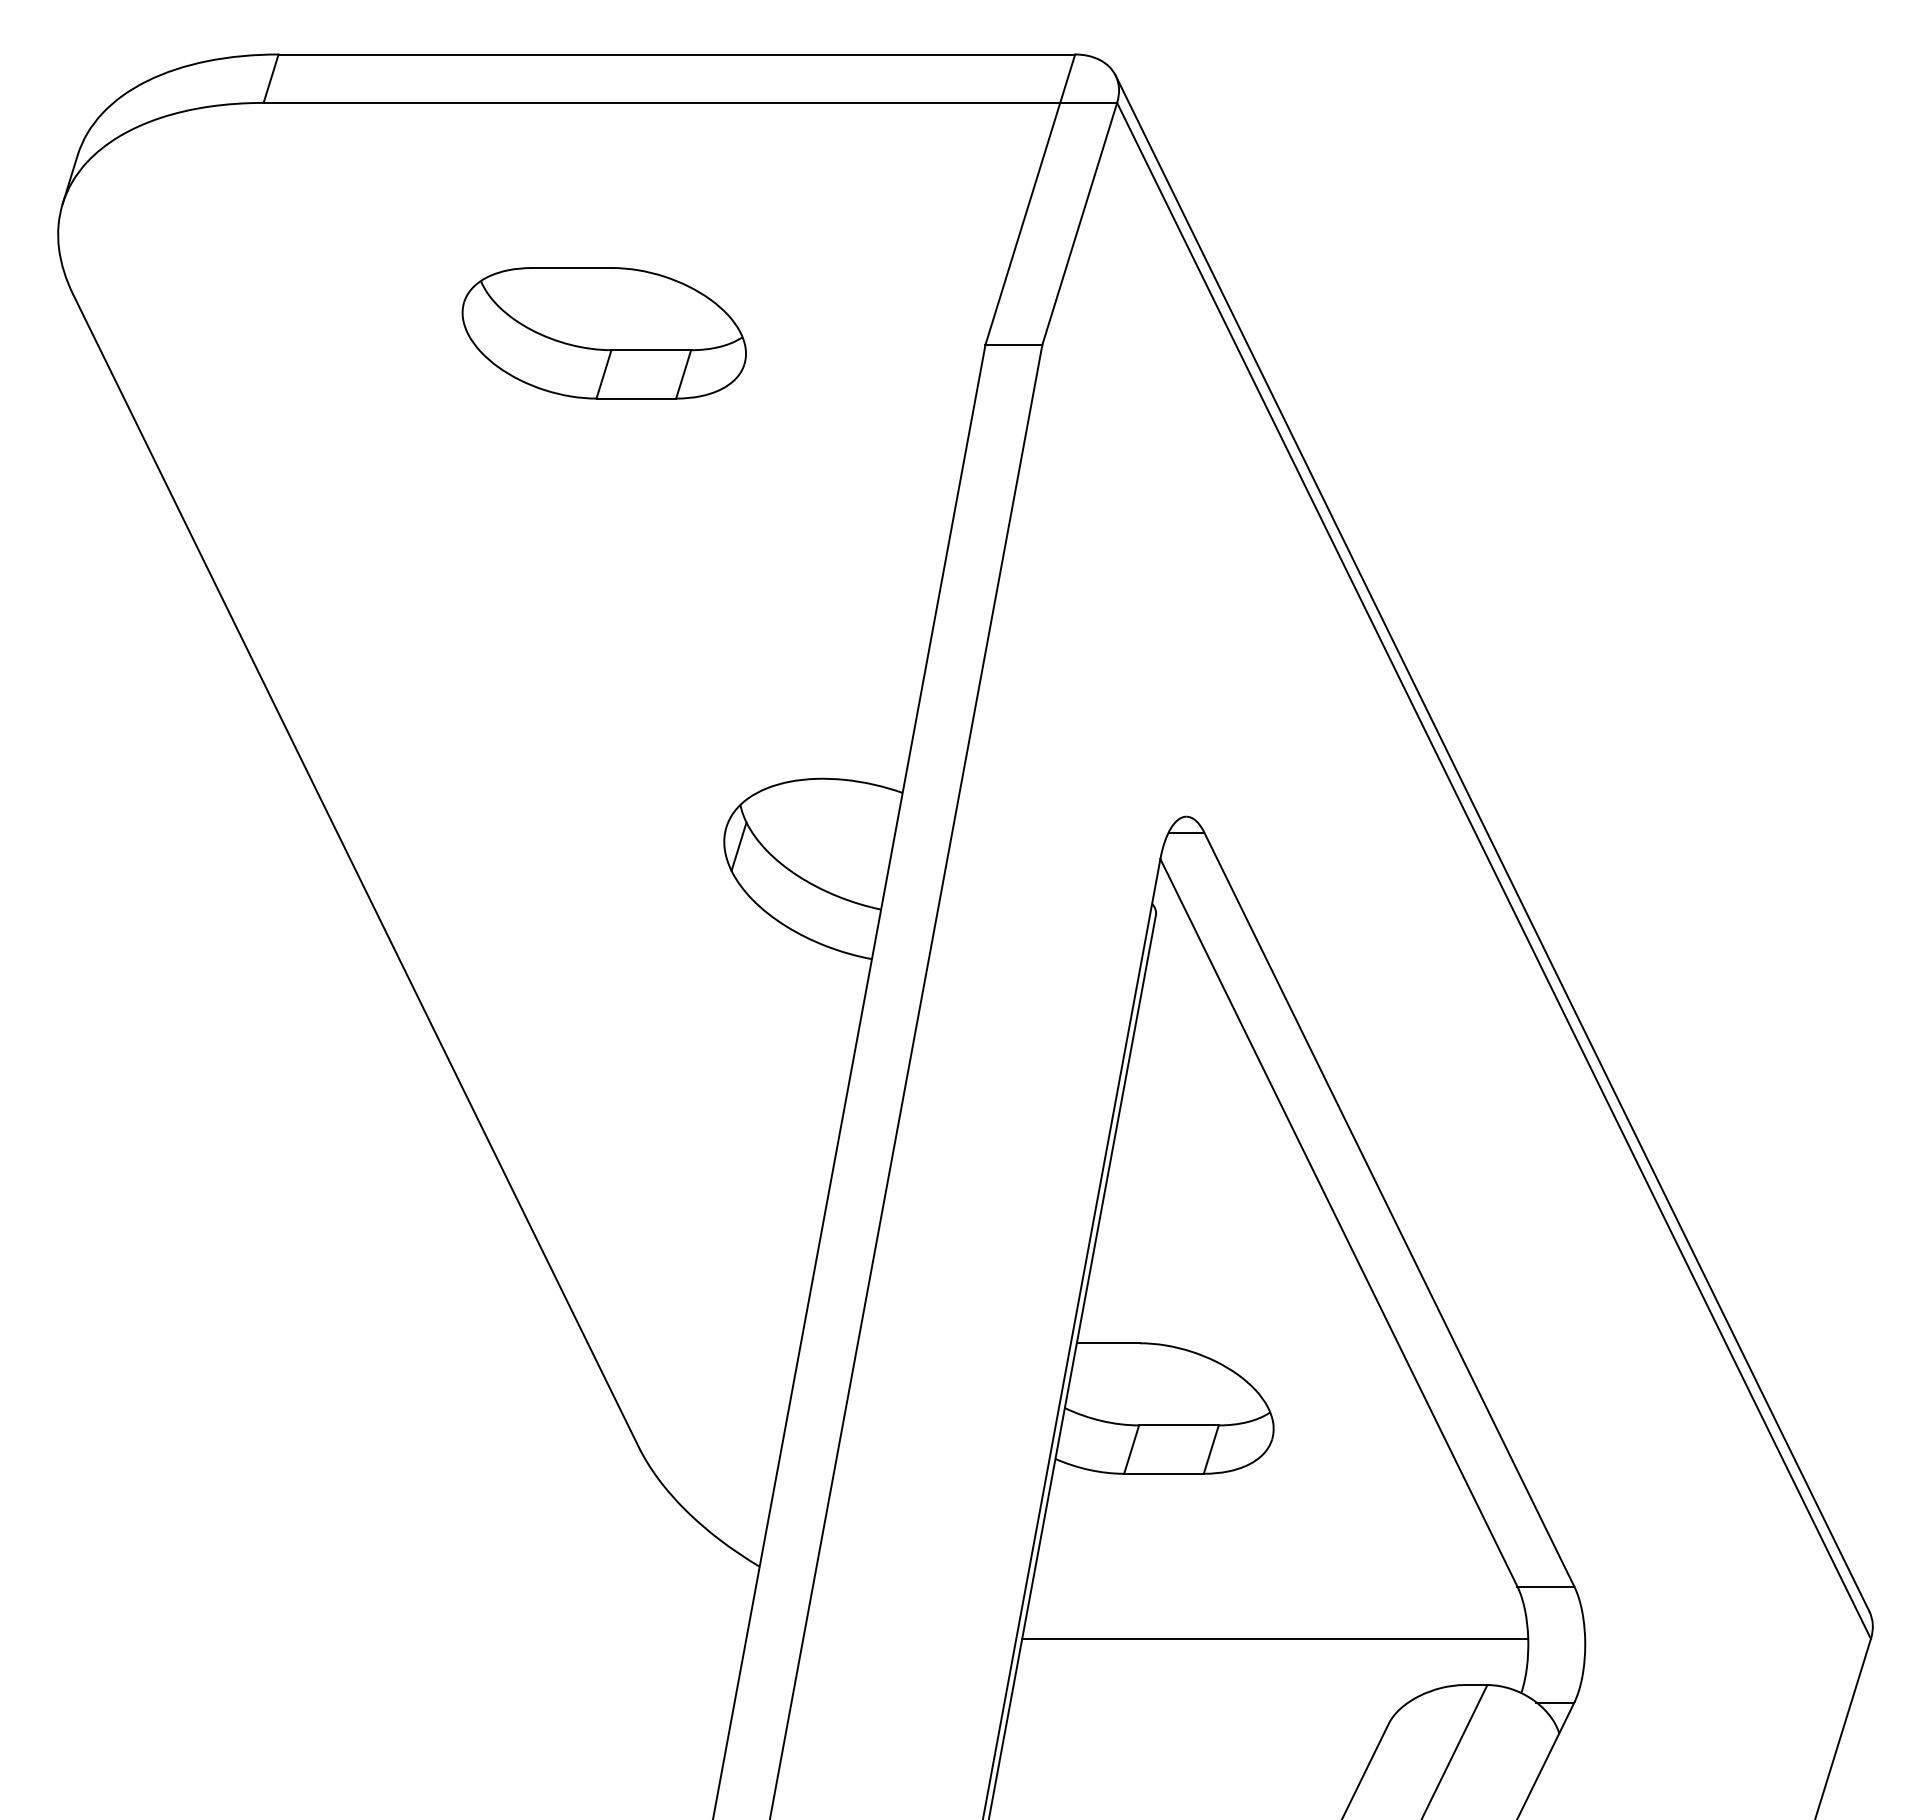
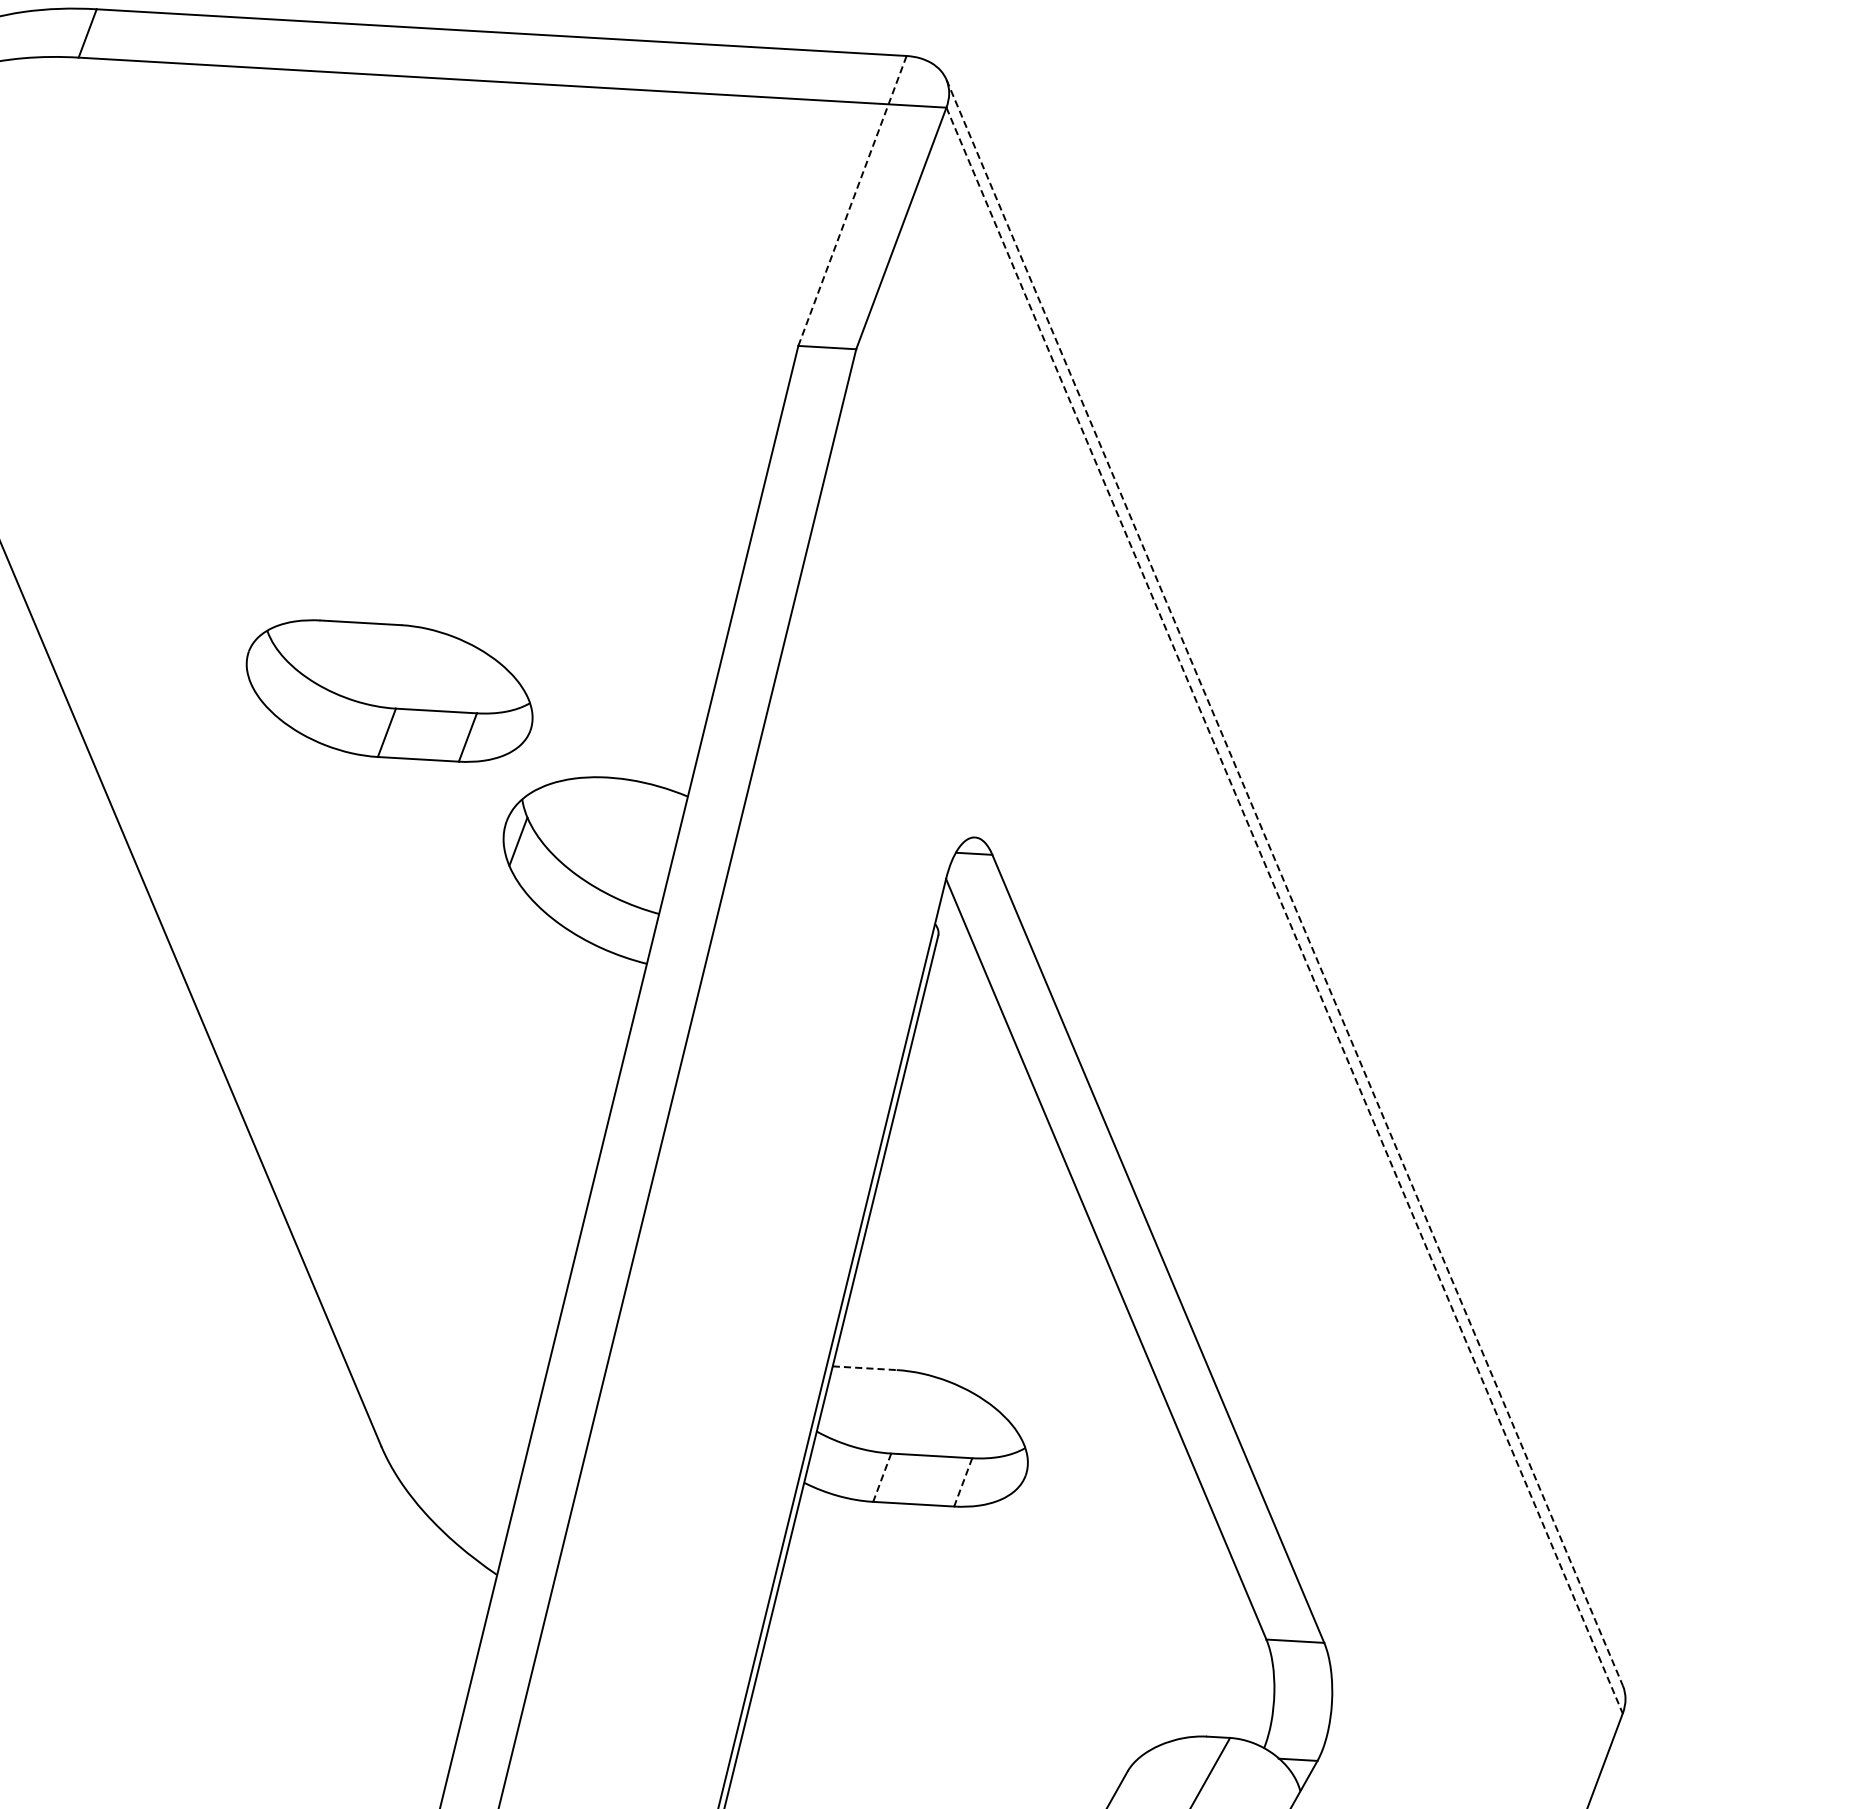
line: (1030, 199) -> (852, 200), solid -> dashed
part: (603, 333) -> (388, 691), moved
line: (1492, 843) -> (1284, 882), solid -> dashed
line: (1494, 870) -> (1285, 910), solid -> dashed
line: (1108, 1343) -> (864, 1368), solid -> dashed
line: (1131, 1450) -> (882, 1478), solid -> dashed
line: (1211, 1450) -> (963, 1483), solid -> dashed
line: (1275, 1638) -> (1017, 1678), removed

